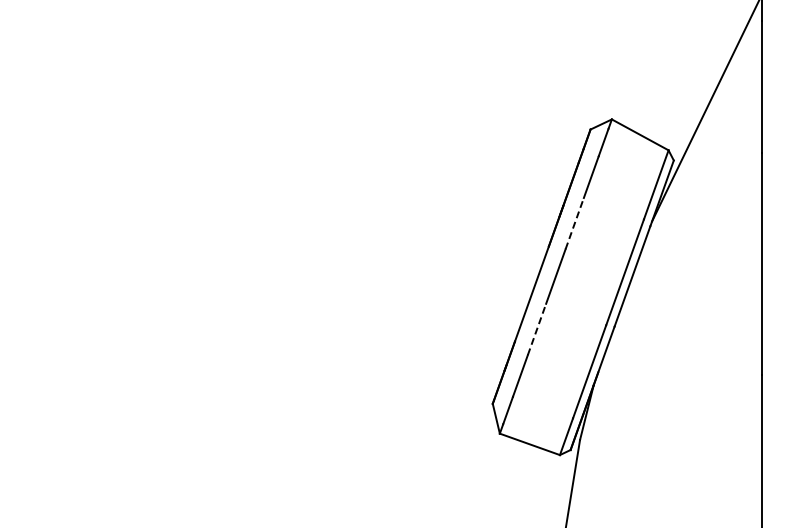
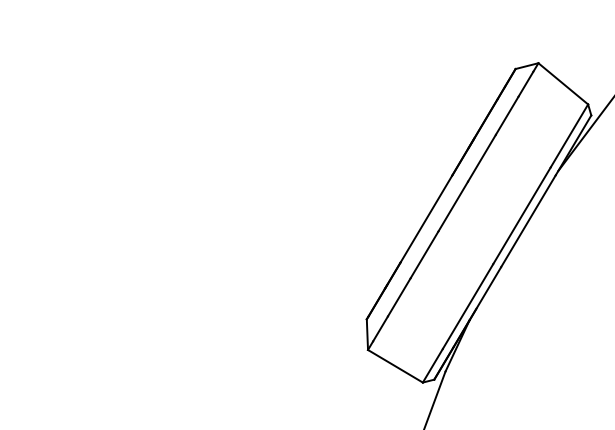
line: (574, 223) -> (481, 158), dashed -> solid
line: (537, 329) -> (425, 255), dashed -> solid

